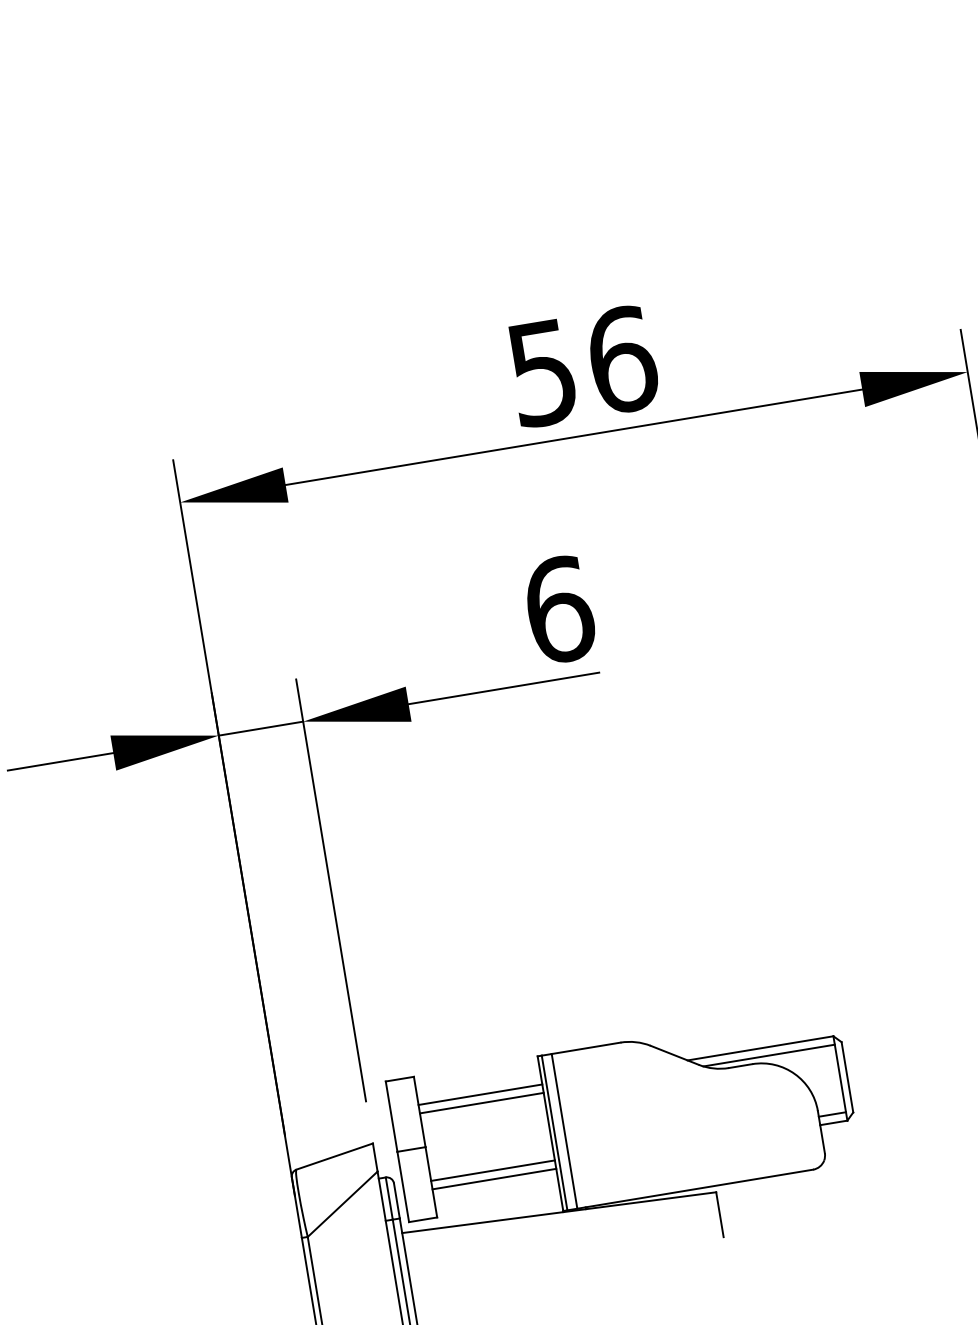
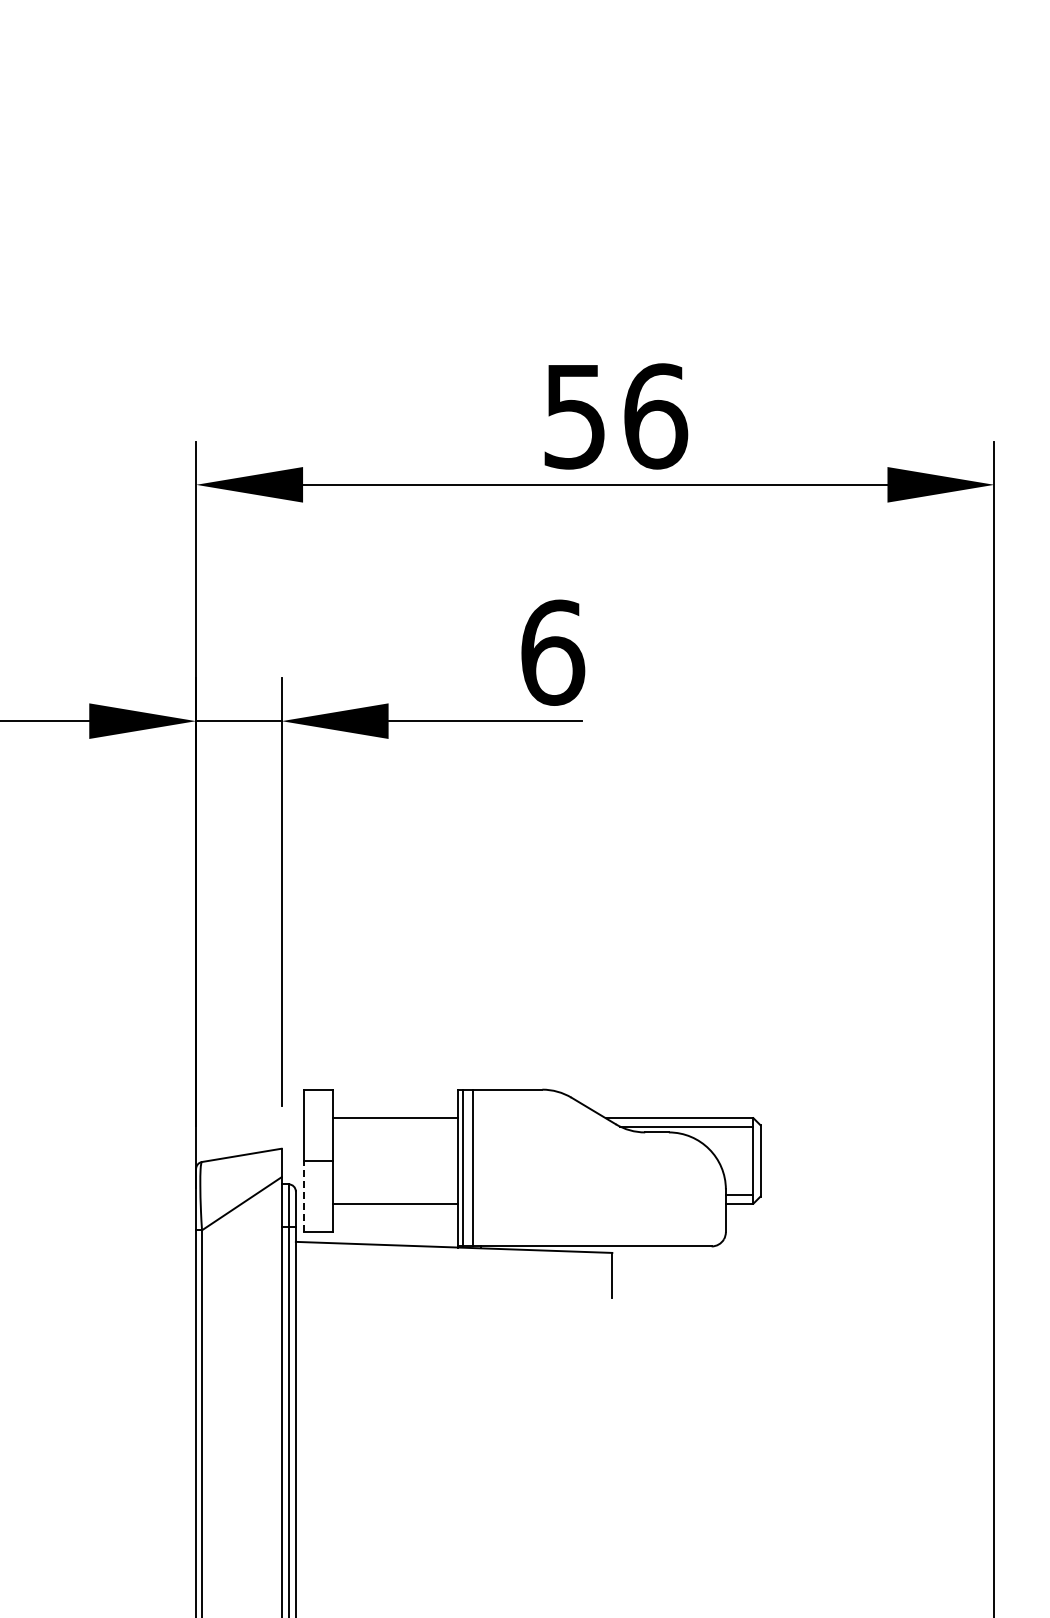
line: (481, 1102) -> (395, 1126), removed
line: (492, 1171) -> (395, 1195), removed
line: (403, 1186) -> (304, 1196), solid -> dashed

